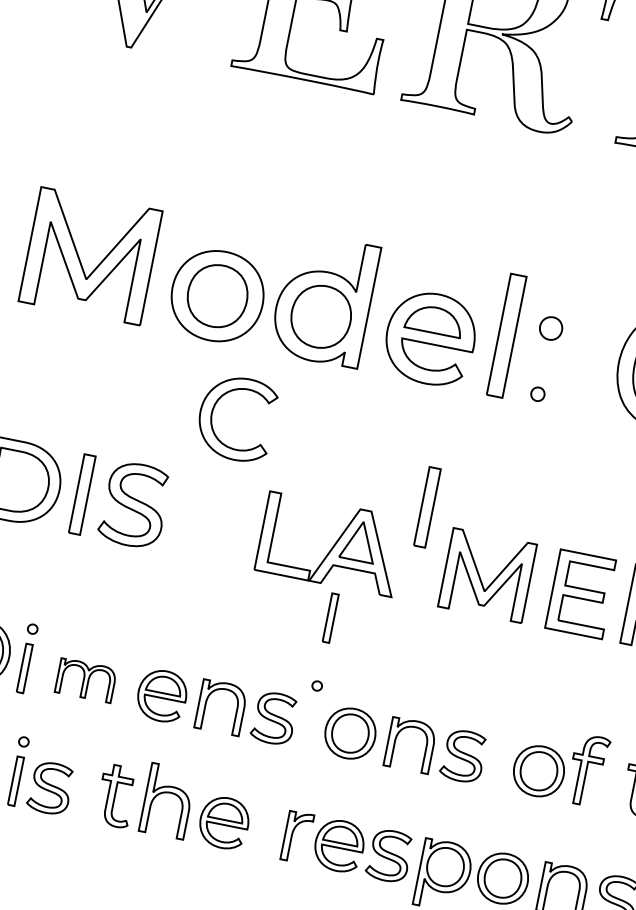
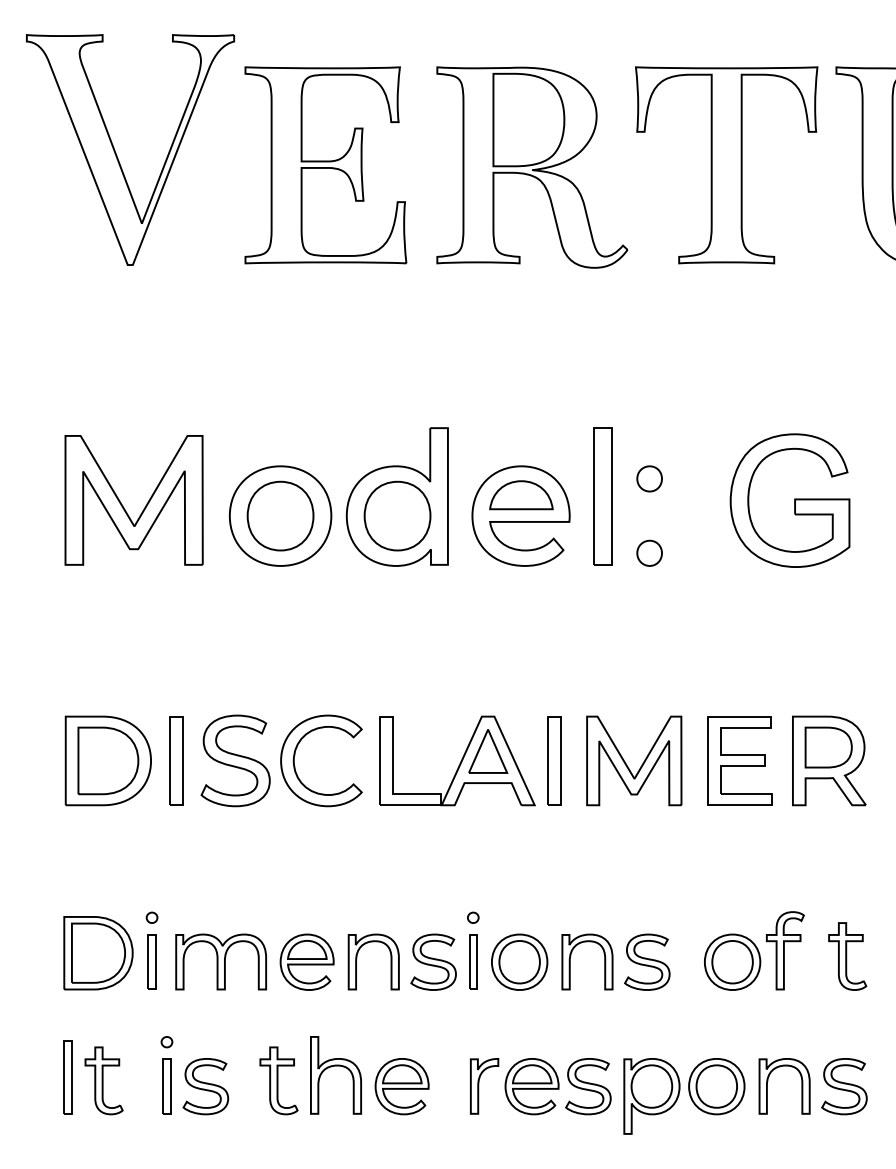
part: (537, 393) -> (649, 552), size x1.67
part: (214, 409) -> (295, 755), moved
part: (427, 507) -> (554, 760), moved
part: (331, 617) -> (473, 961), moved
part: (85, 679) -> (220, 961), size x1.43

